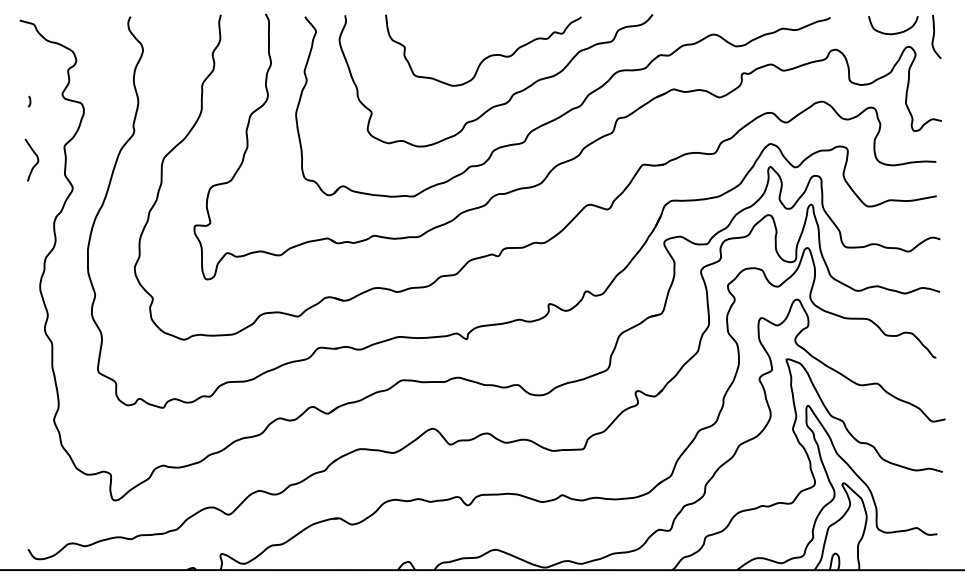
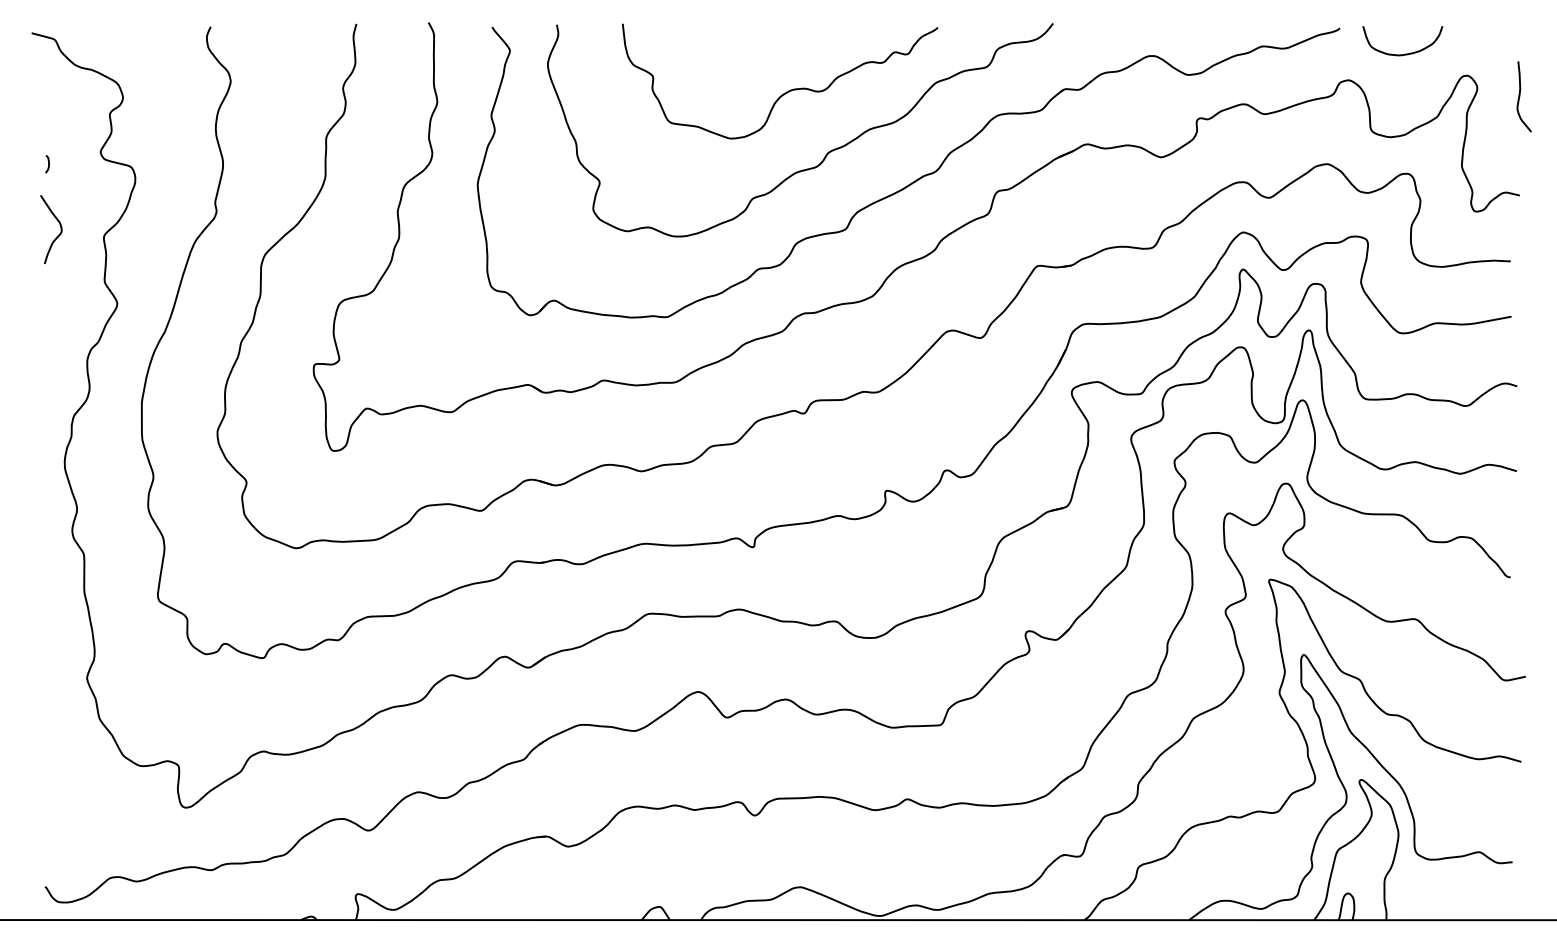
curve: (895, 32) -> (1406, 52), moved
curve: (934, 37) -> (1520, 97), moved
curve: (36, 157) -> (58, 225), moved

